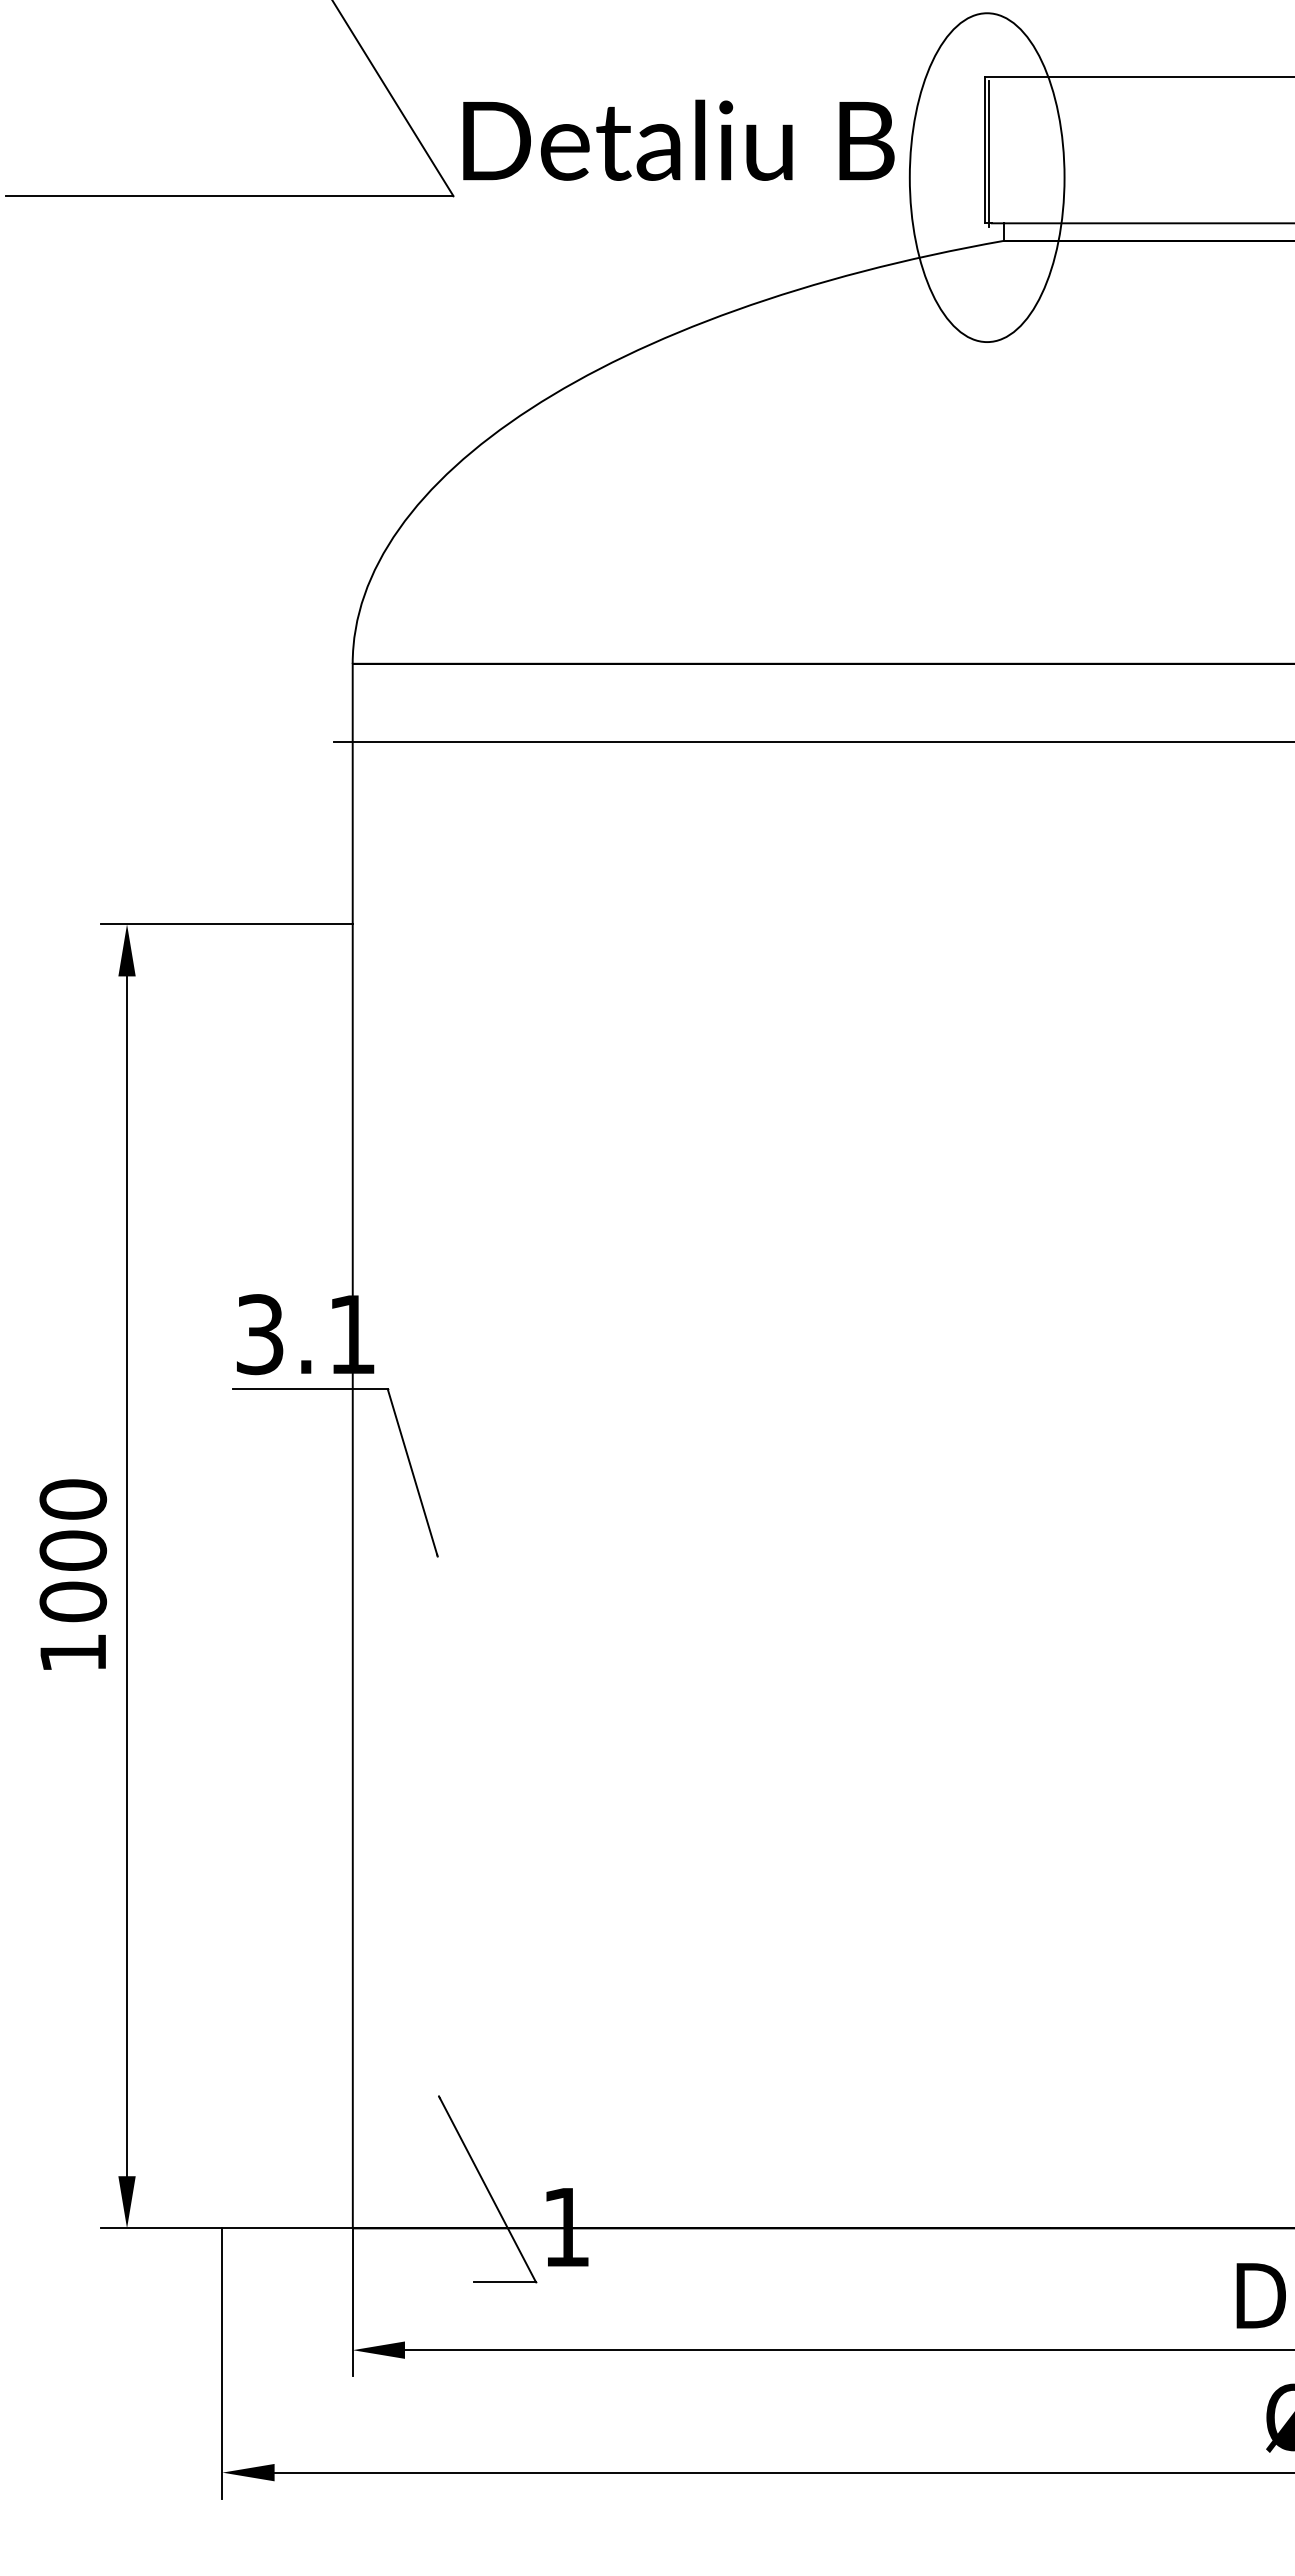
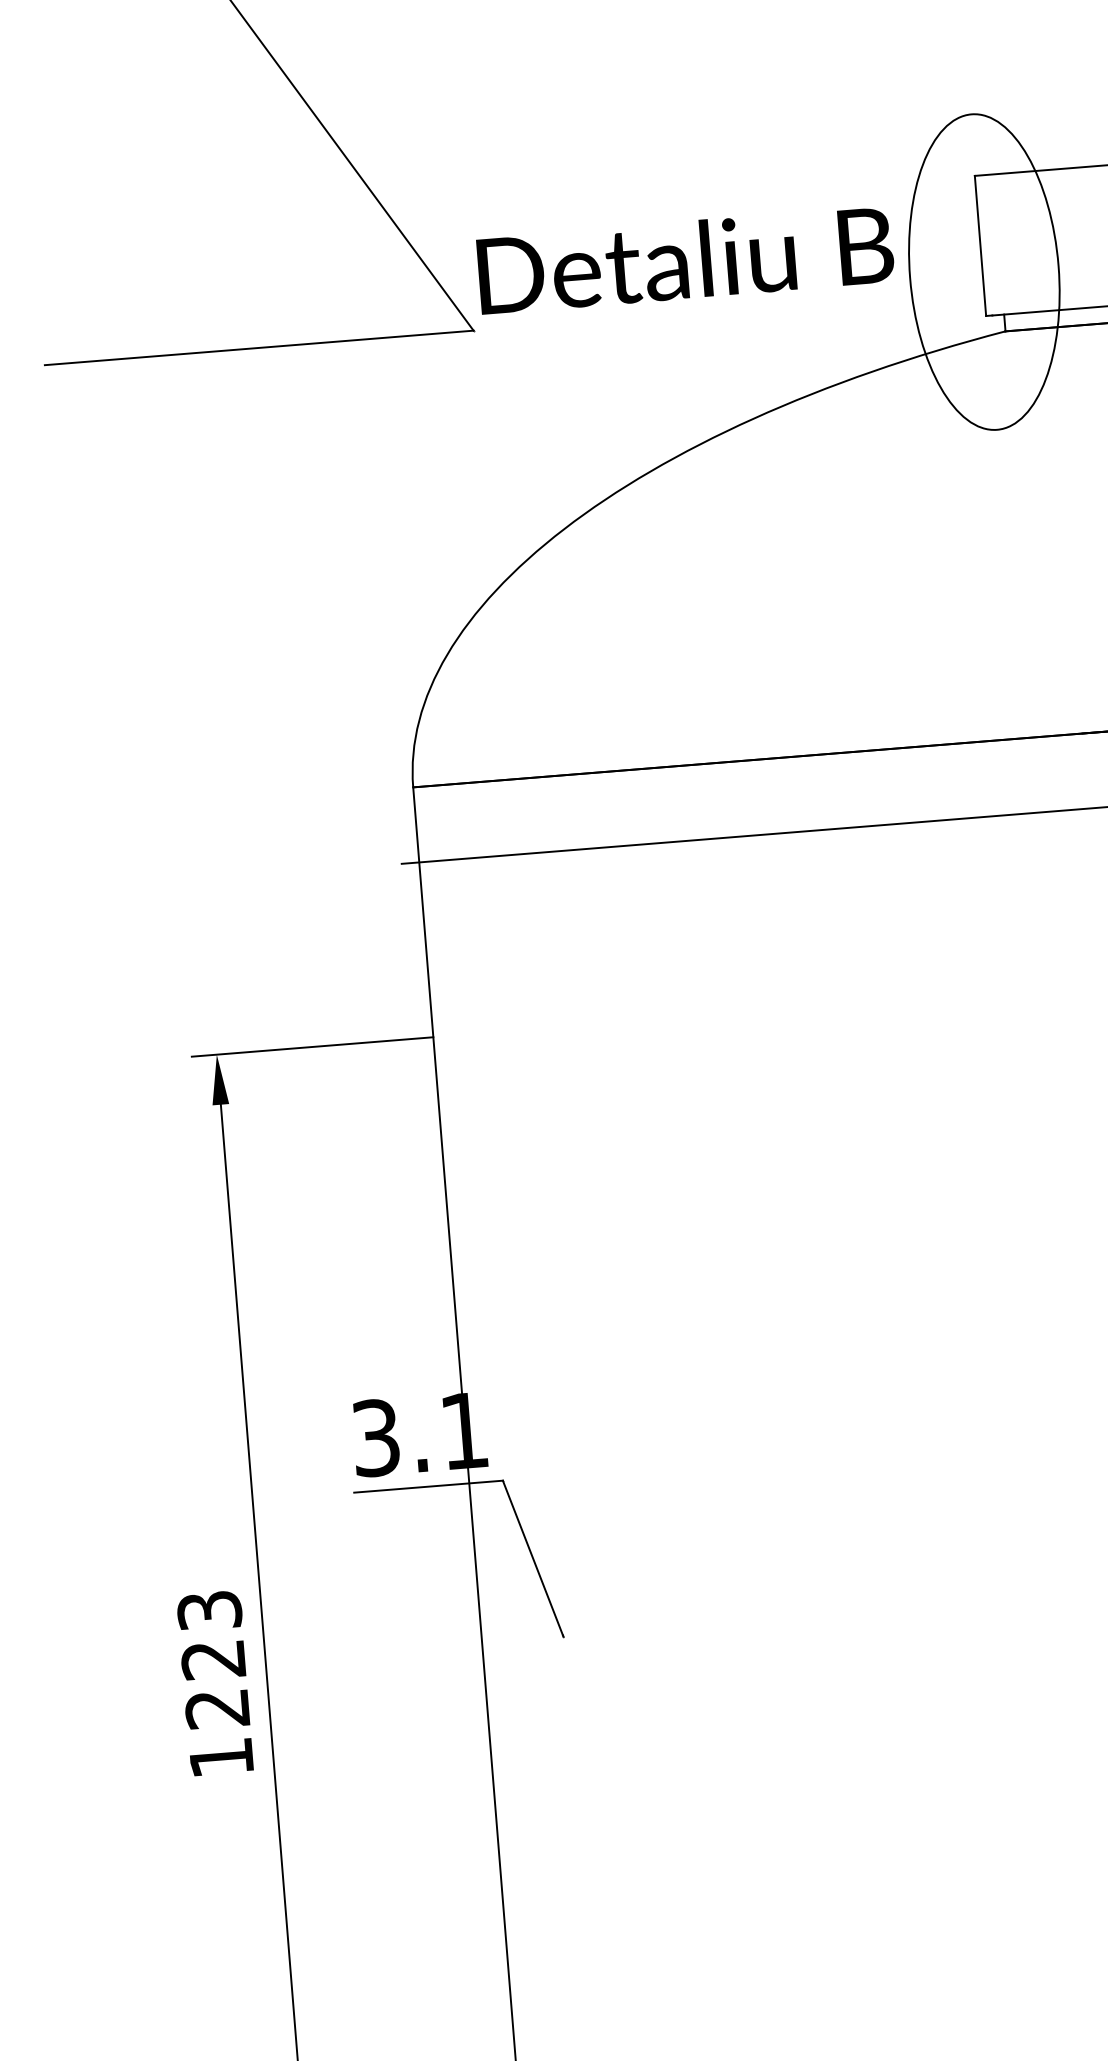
line: (988, 154) -> (983, 249), removed
text: (73, 1550) -> (213, 1659), 1000 -> 1223

